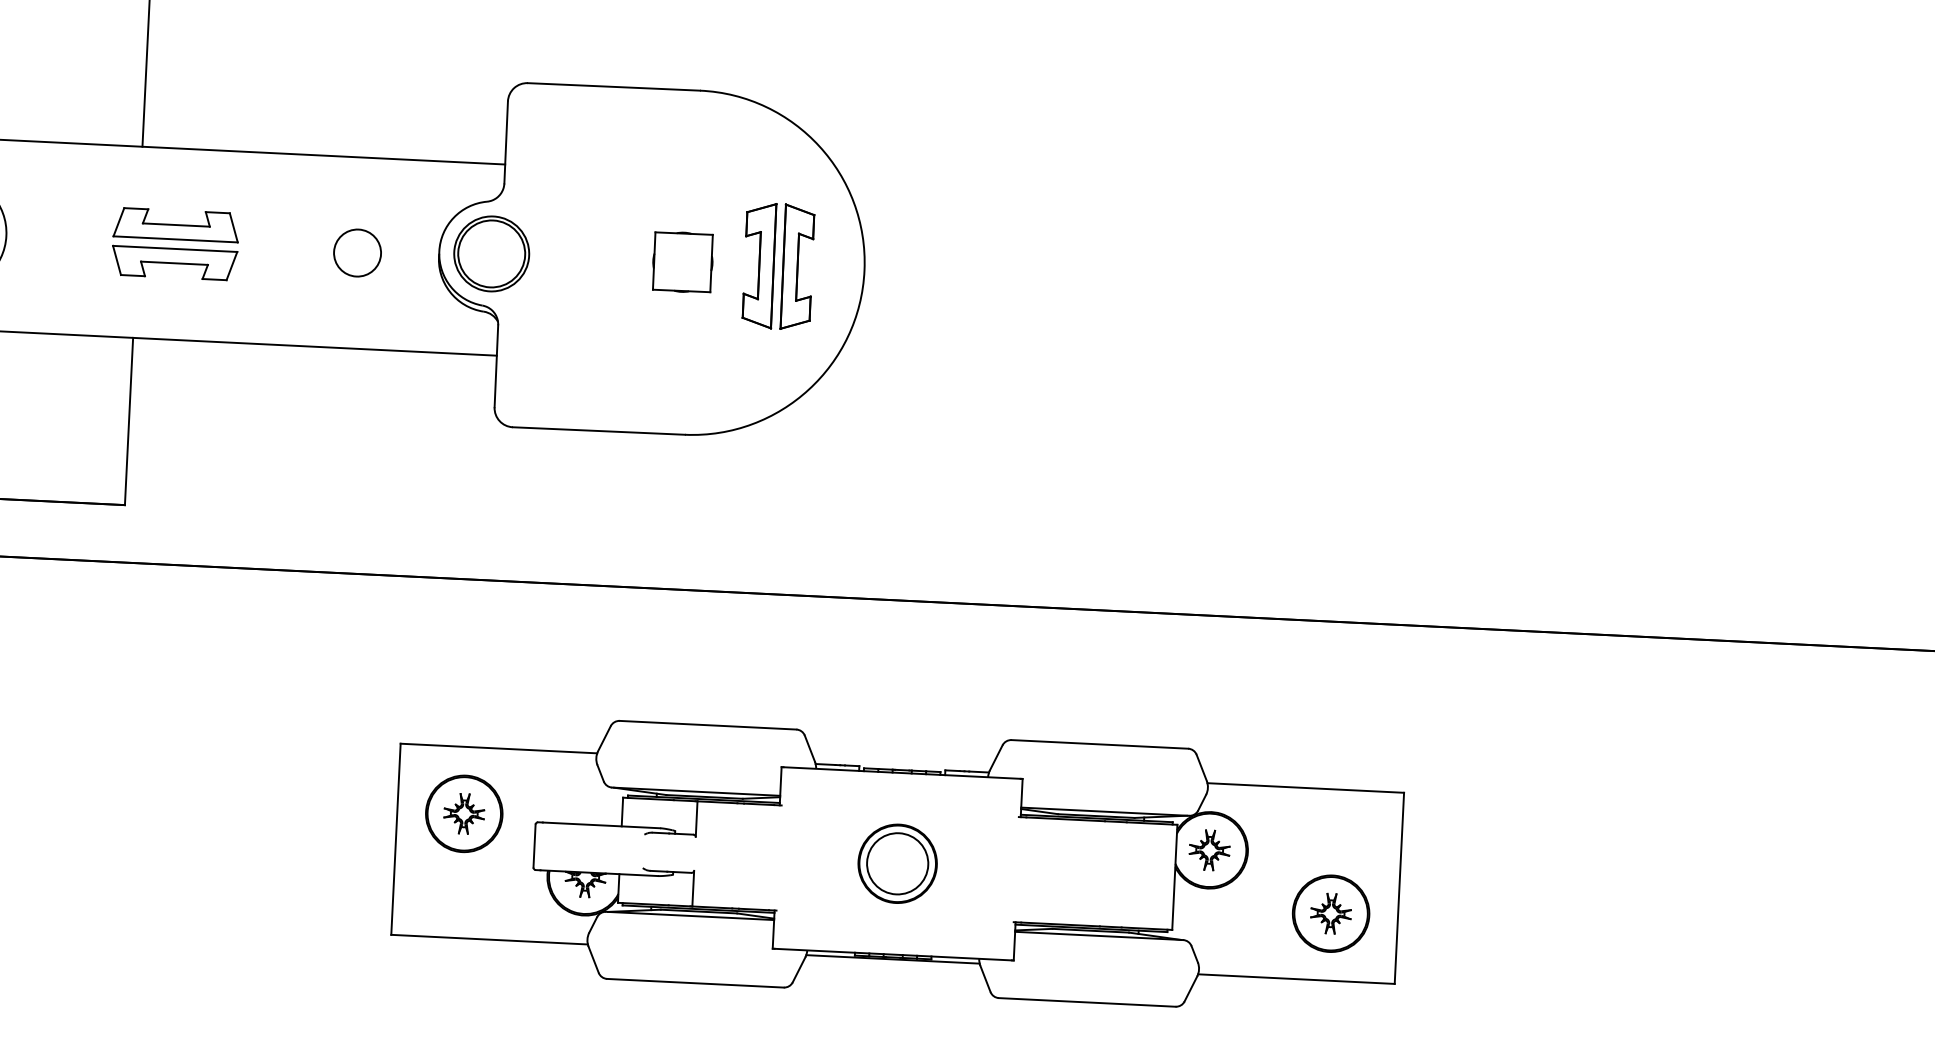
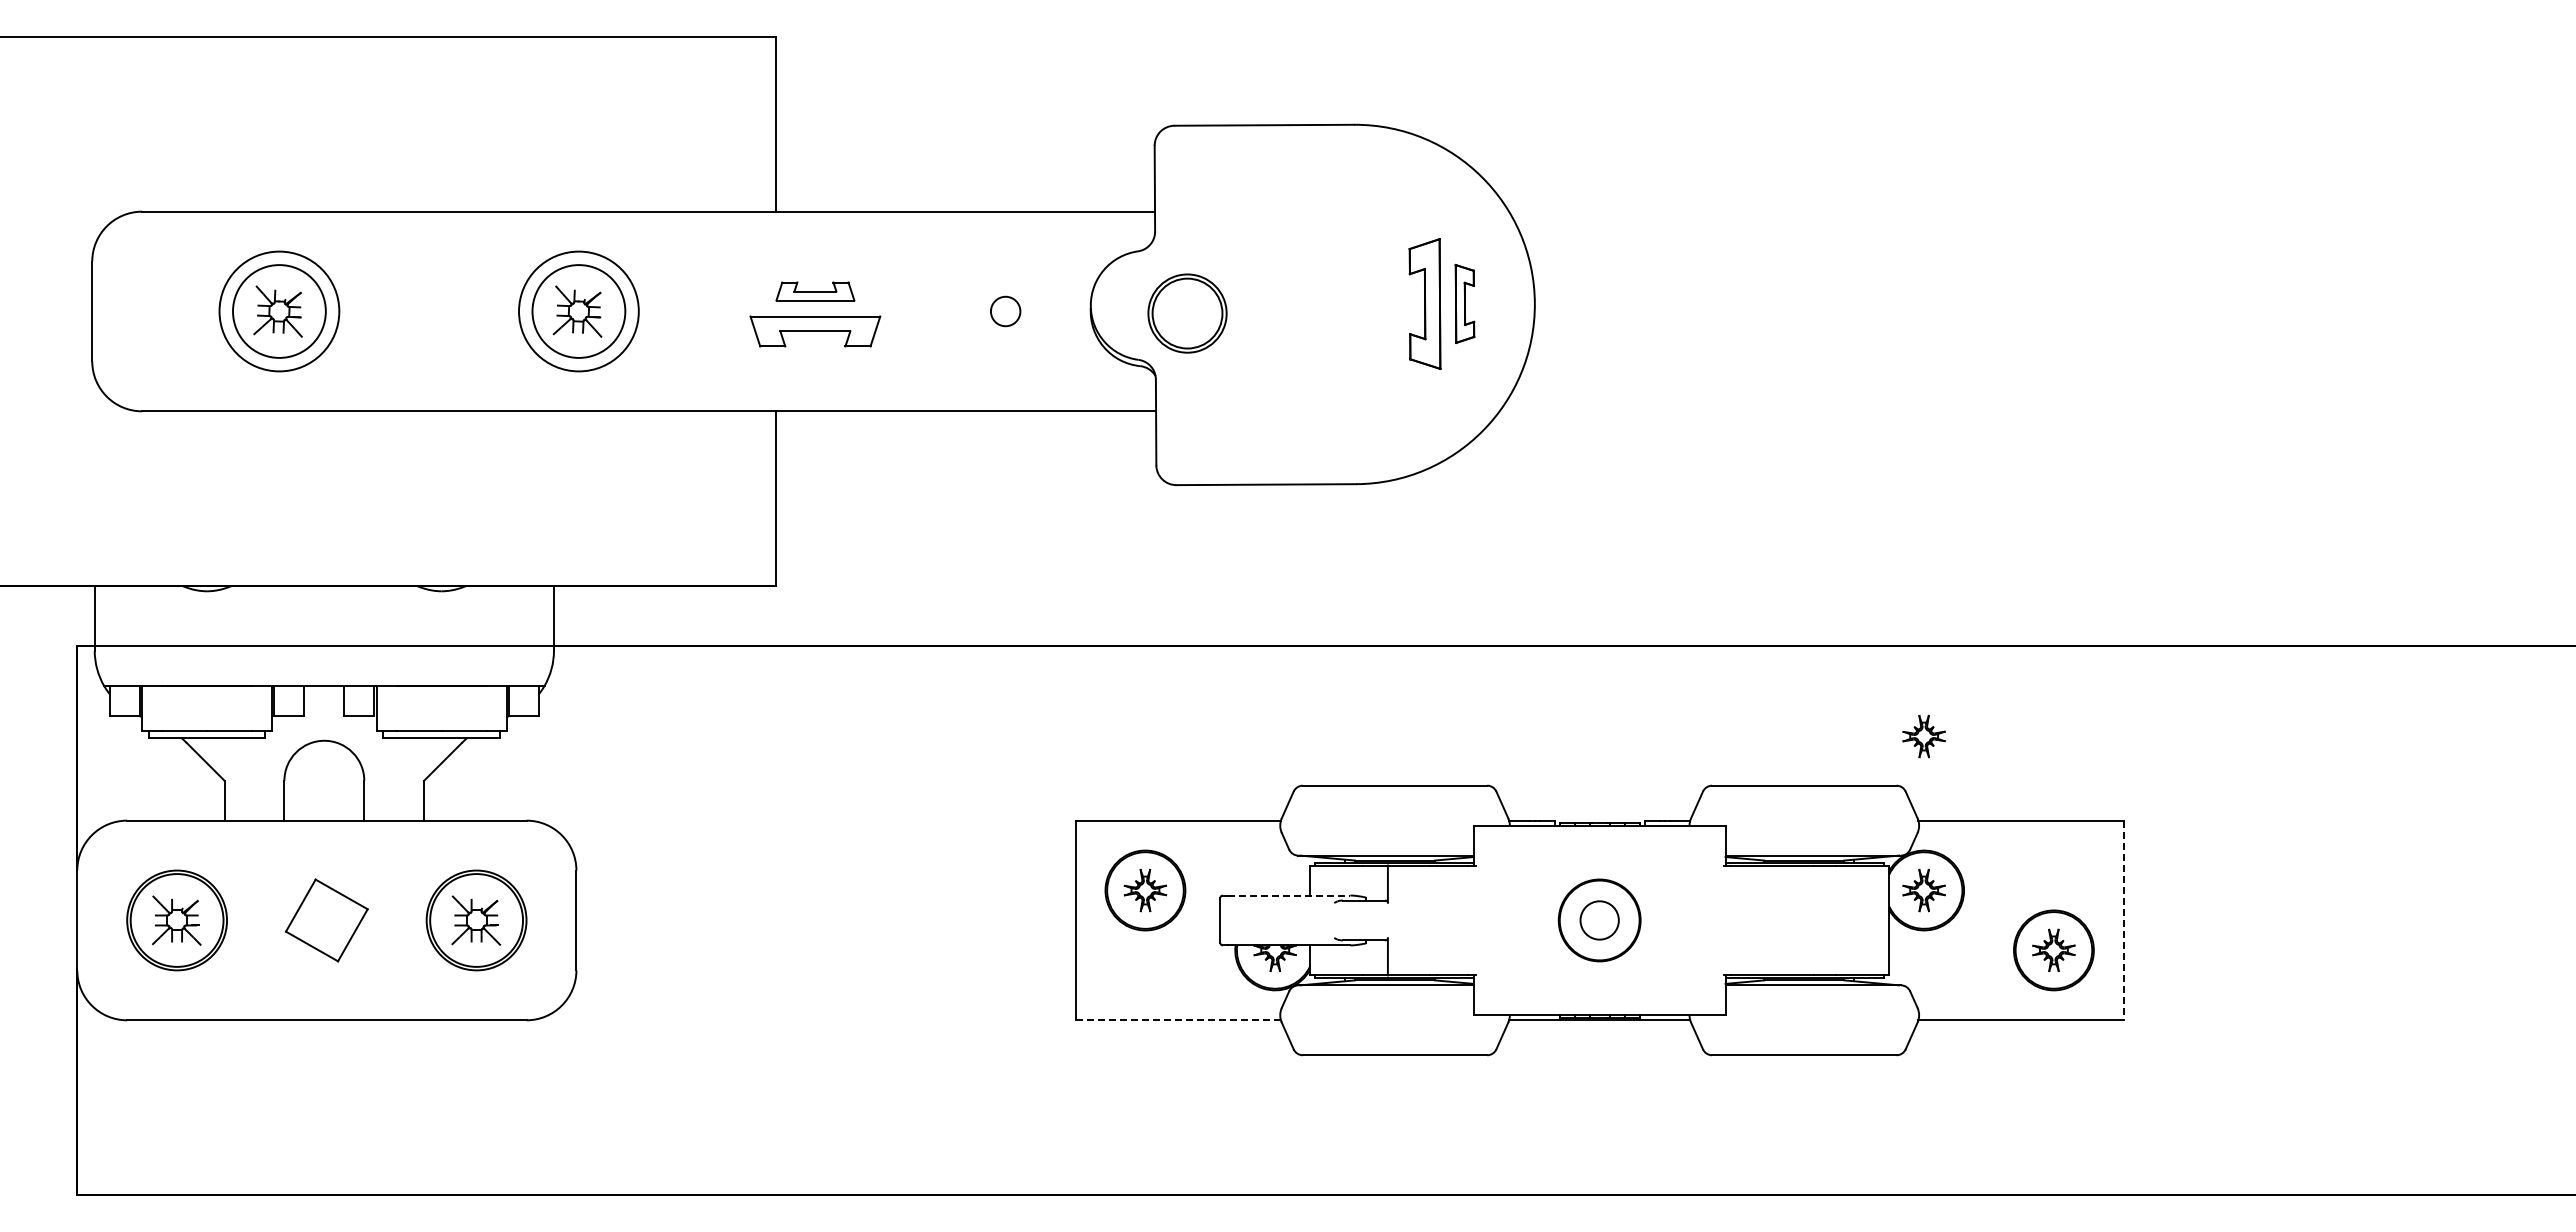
part: (176, 225) -> (815, 291), size x0.6
circle: (357, 253) -> (1005, 311), size x0.6
part: (491, 253) -> (1187, 313), moved
part: (682, 262) -> (1344, 304), removed
part: (797, 266) -> (1464, 303), size x0.6
part: (1216, 702) -> (1923, 736), added
line: (601, 825) -> (1289, 895), solid -> dashed
circle: (897, 863) -> (1599, 920), size x0.6
line: (1399, 888) -> (2123, 920), solid -> dashed
line: (489, 939) -> (1178, 1020), solid -> dashed

